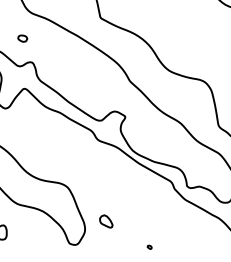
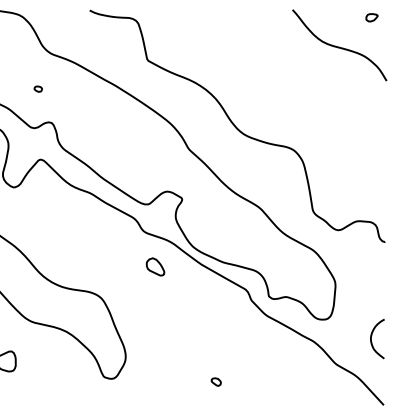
part: (22, 38) -> (38, 88), size x0.6
part: (106, 221) -> (155, 266), moved
part: (149, 247) -> (216, 382), size x1.6

